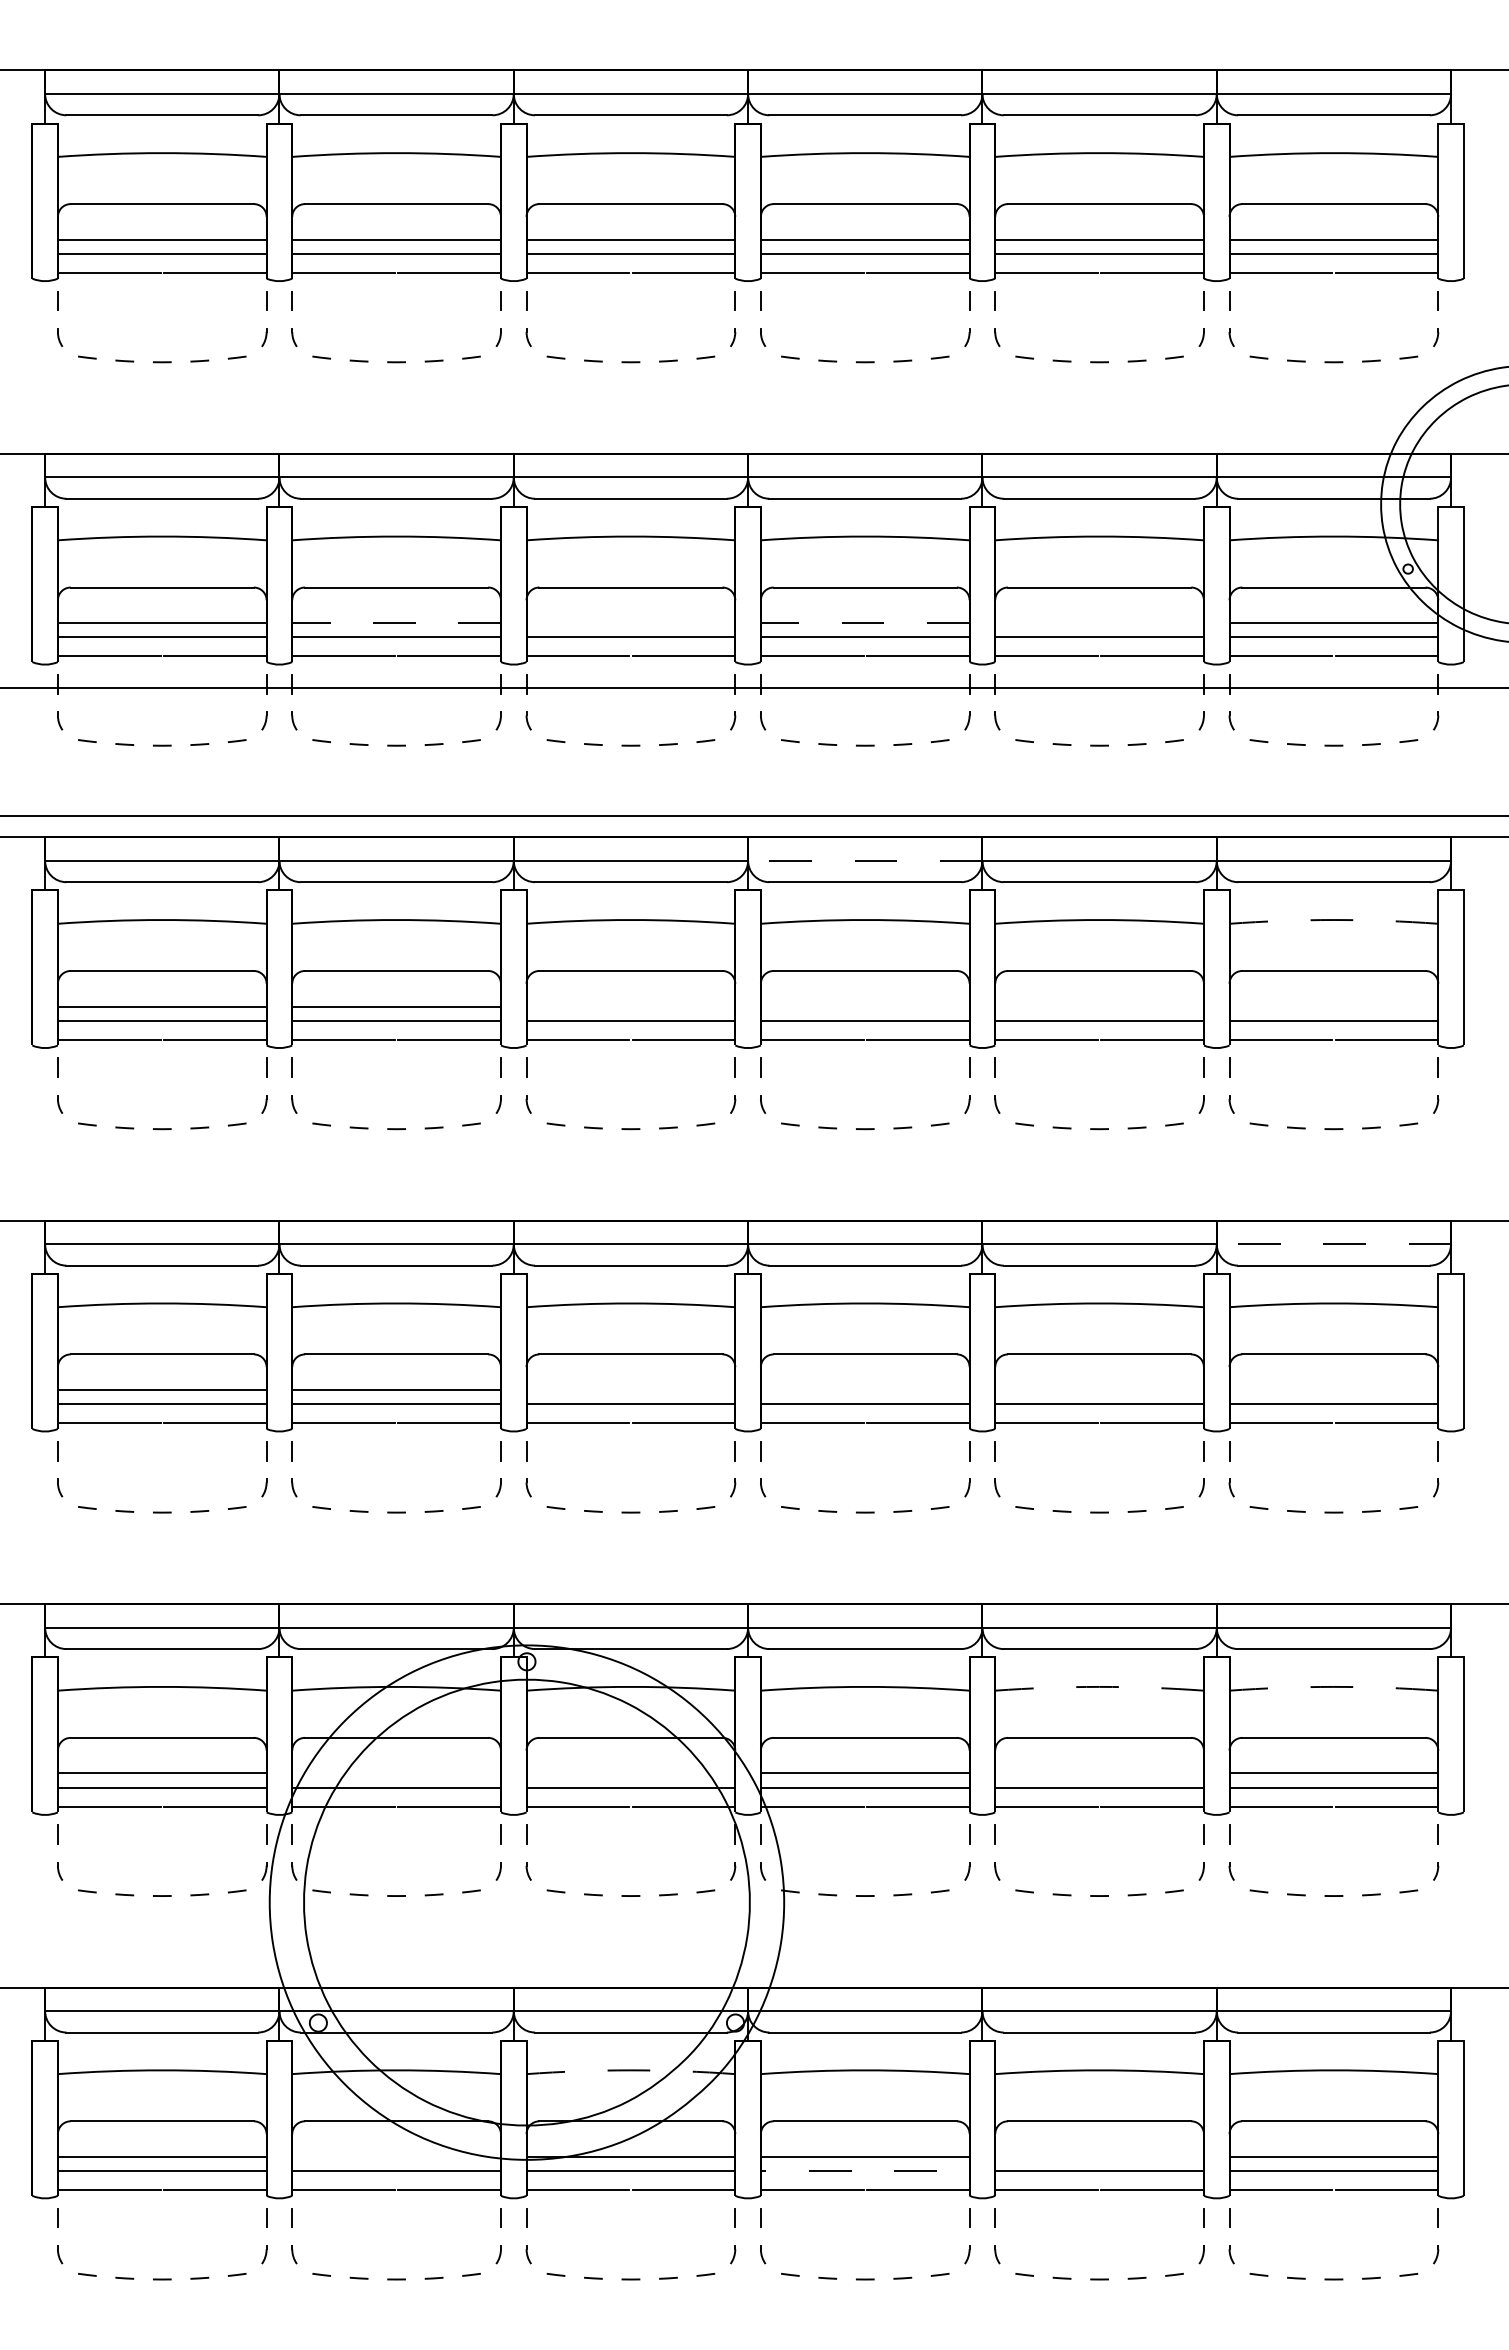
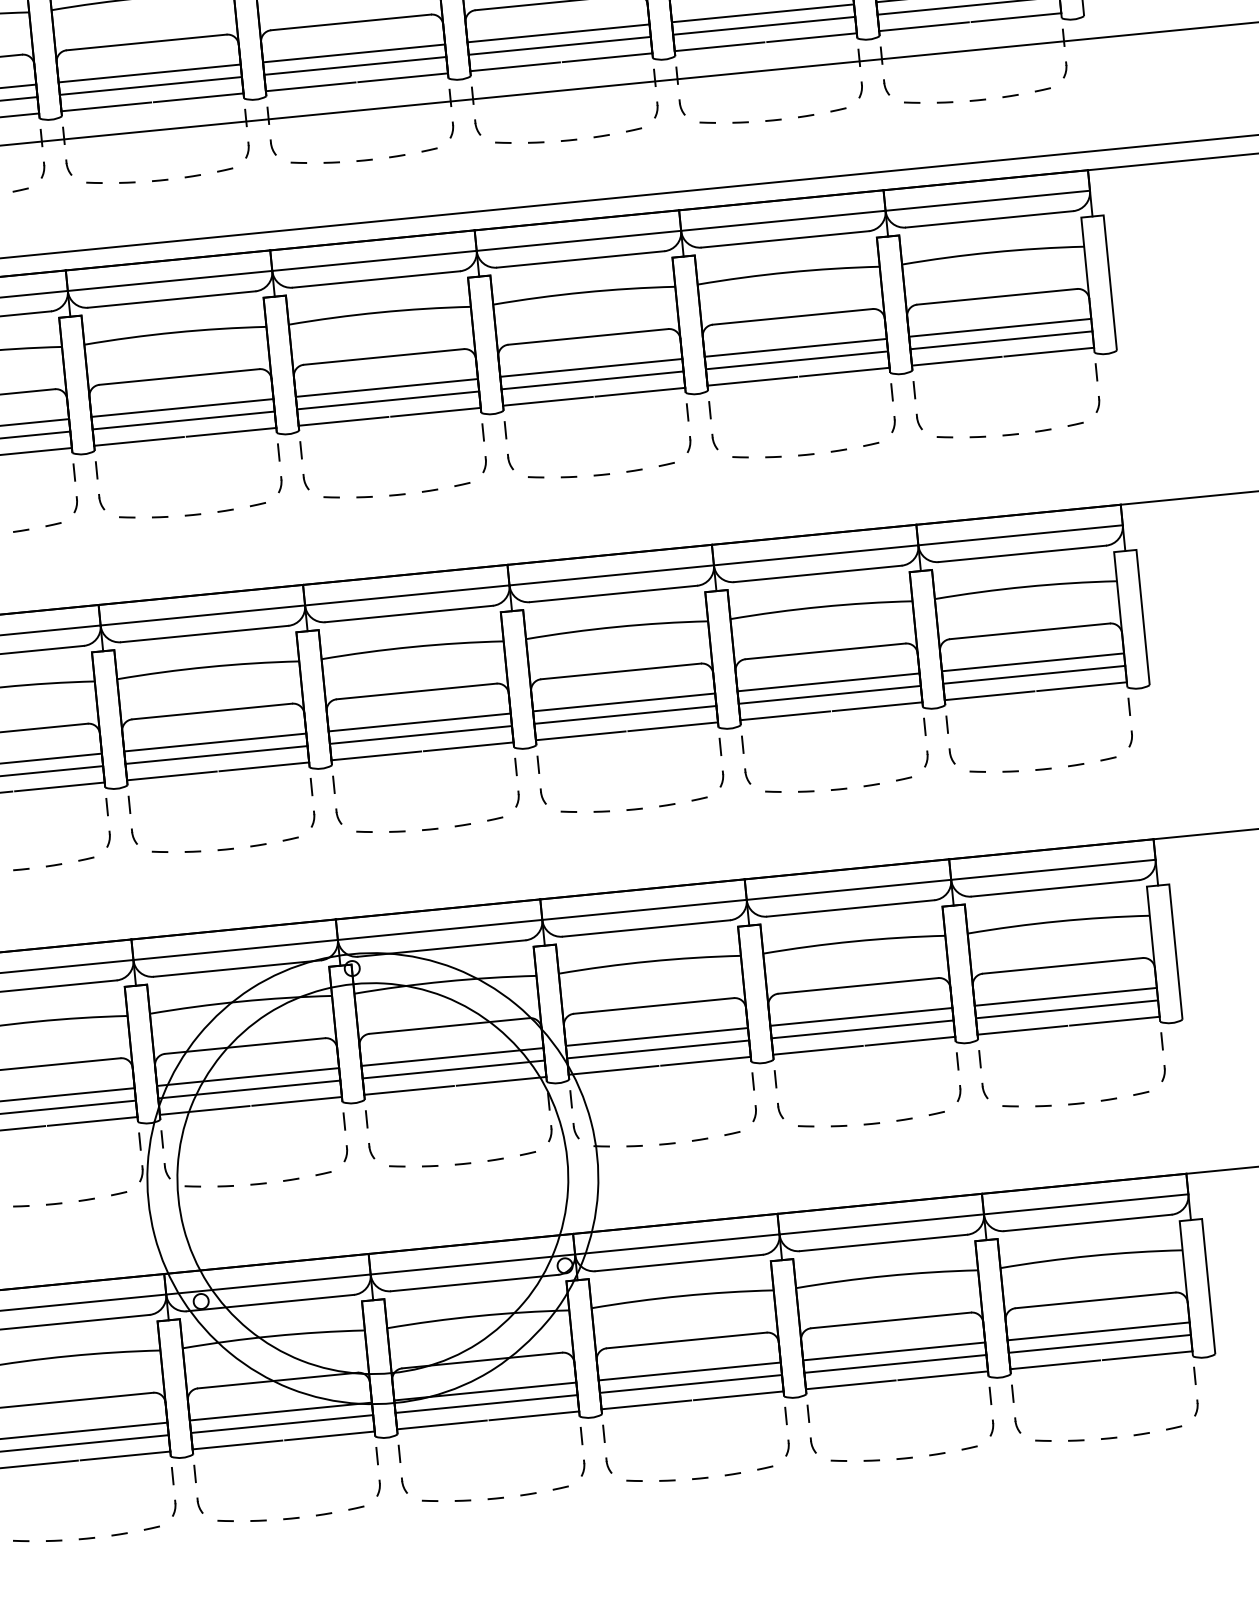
line: (396, 623) -> (149, 73), dashed -> solid
line: (630, 623) -> (353, 53), added
line: (864, 623) -> (557, 33), dashed -> solid
line: (1099, 623) -> (762, 13), added
line: (864, 860) -> (578, 240), dashed -> solid
arc: (1333, 920) -> (992, 252), dashed -> solid
line: (630, 1006) -> (386, 387), added
line: (864, 1006) -> (590, 367), added
line: (1099, 1006) -> (795, 347), added
line: (1333, 1006) -> (999, 327), added
line: (1333, 1244) -> (1020, 535), dashed -> solid
line: (630, 1389) -> (419, 722), added
line: (864, 1389) -> (623, 702), added
line: (1099, 1389) -> (828, 681), added
line: (1333, 1389) -> (1032, 661), added
arc: (1099, 1686) -> (853, 941), dashed -> solid
arc: (1333, 1686) -> (1058, 921), dashed -> solid
line: (396, 1773) -> (248, 1077), added
line: (630, 1773) -> (452, 1057), added
line: (1099, 1773) -> (861, 1017), added
arc: (630, 2070) -> (477, 1316), dashed -> solid
line: (396, 2156) -> (280, 1411), added
line: (1099, 2156) -> (894, 1351), added
line: (845, 2171) -> (673, 1385), dashed -> solid

